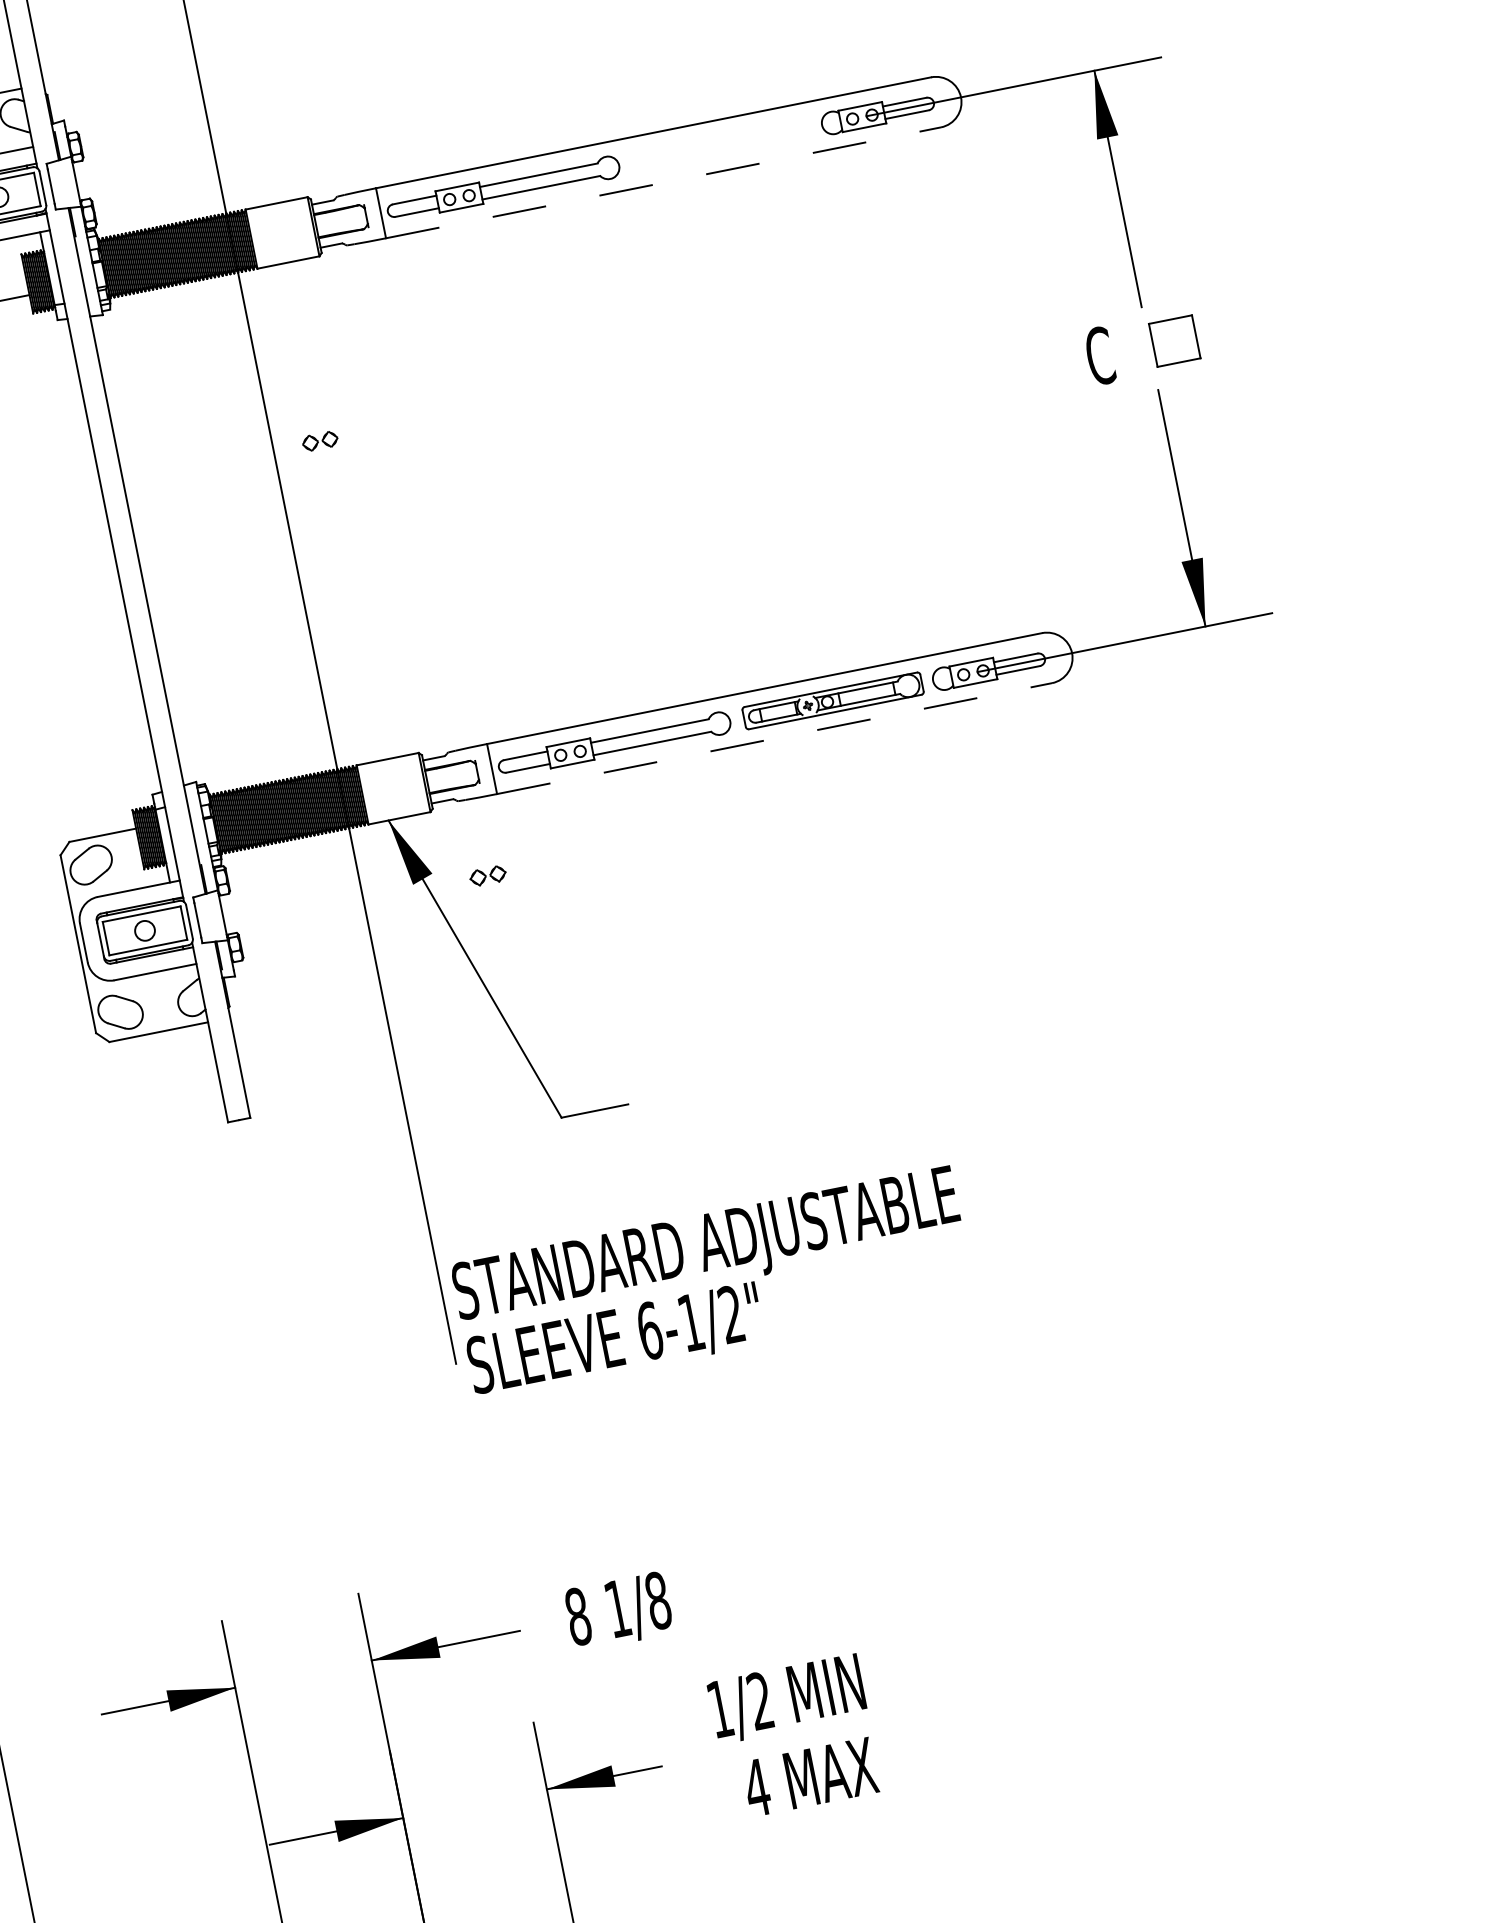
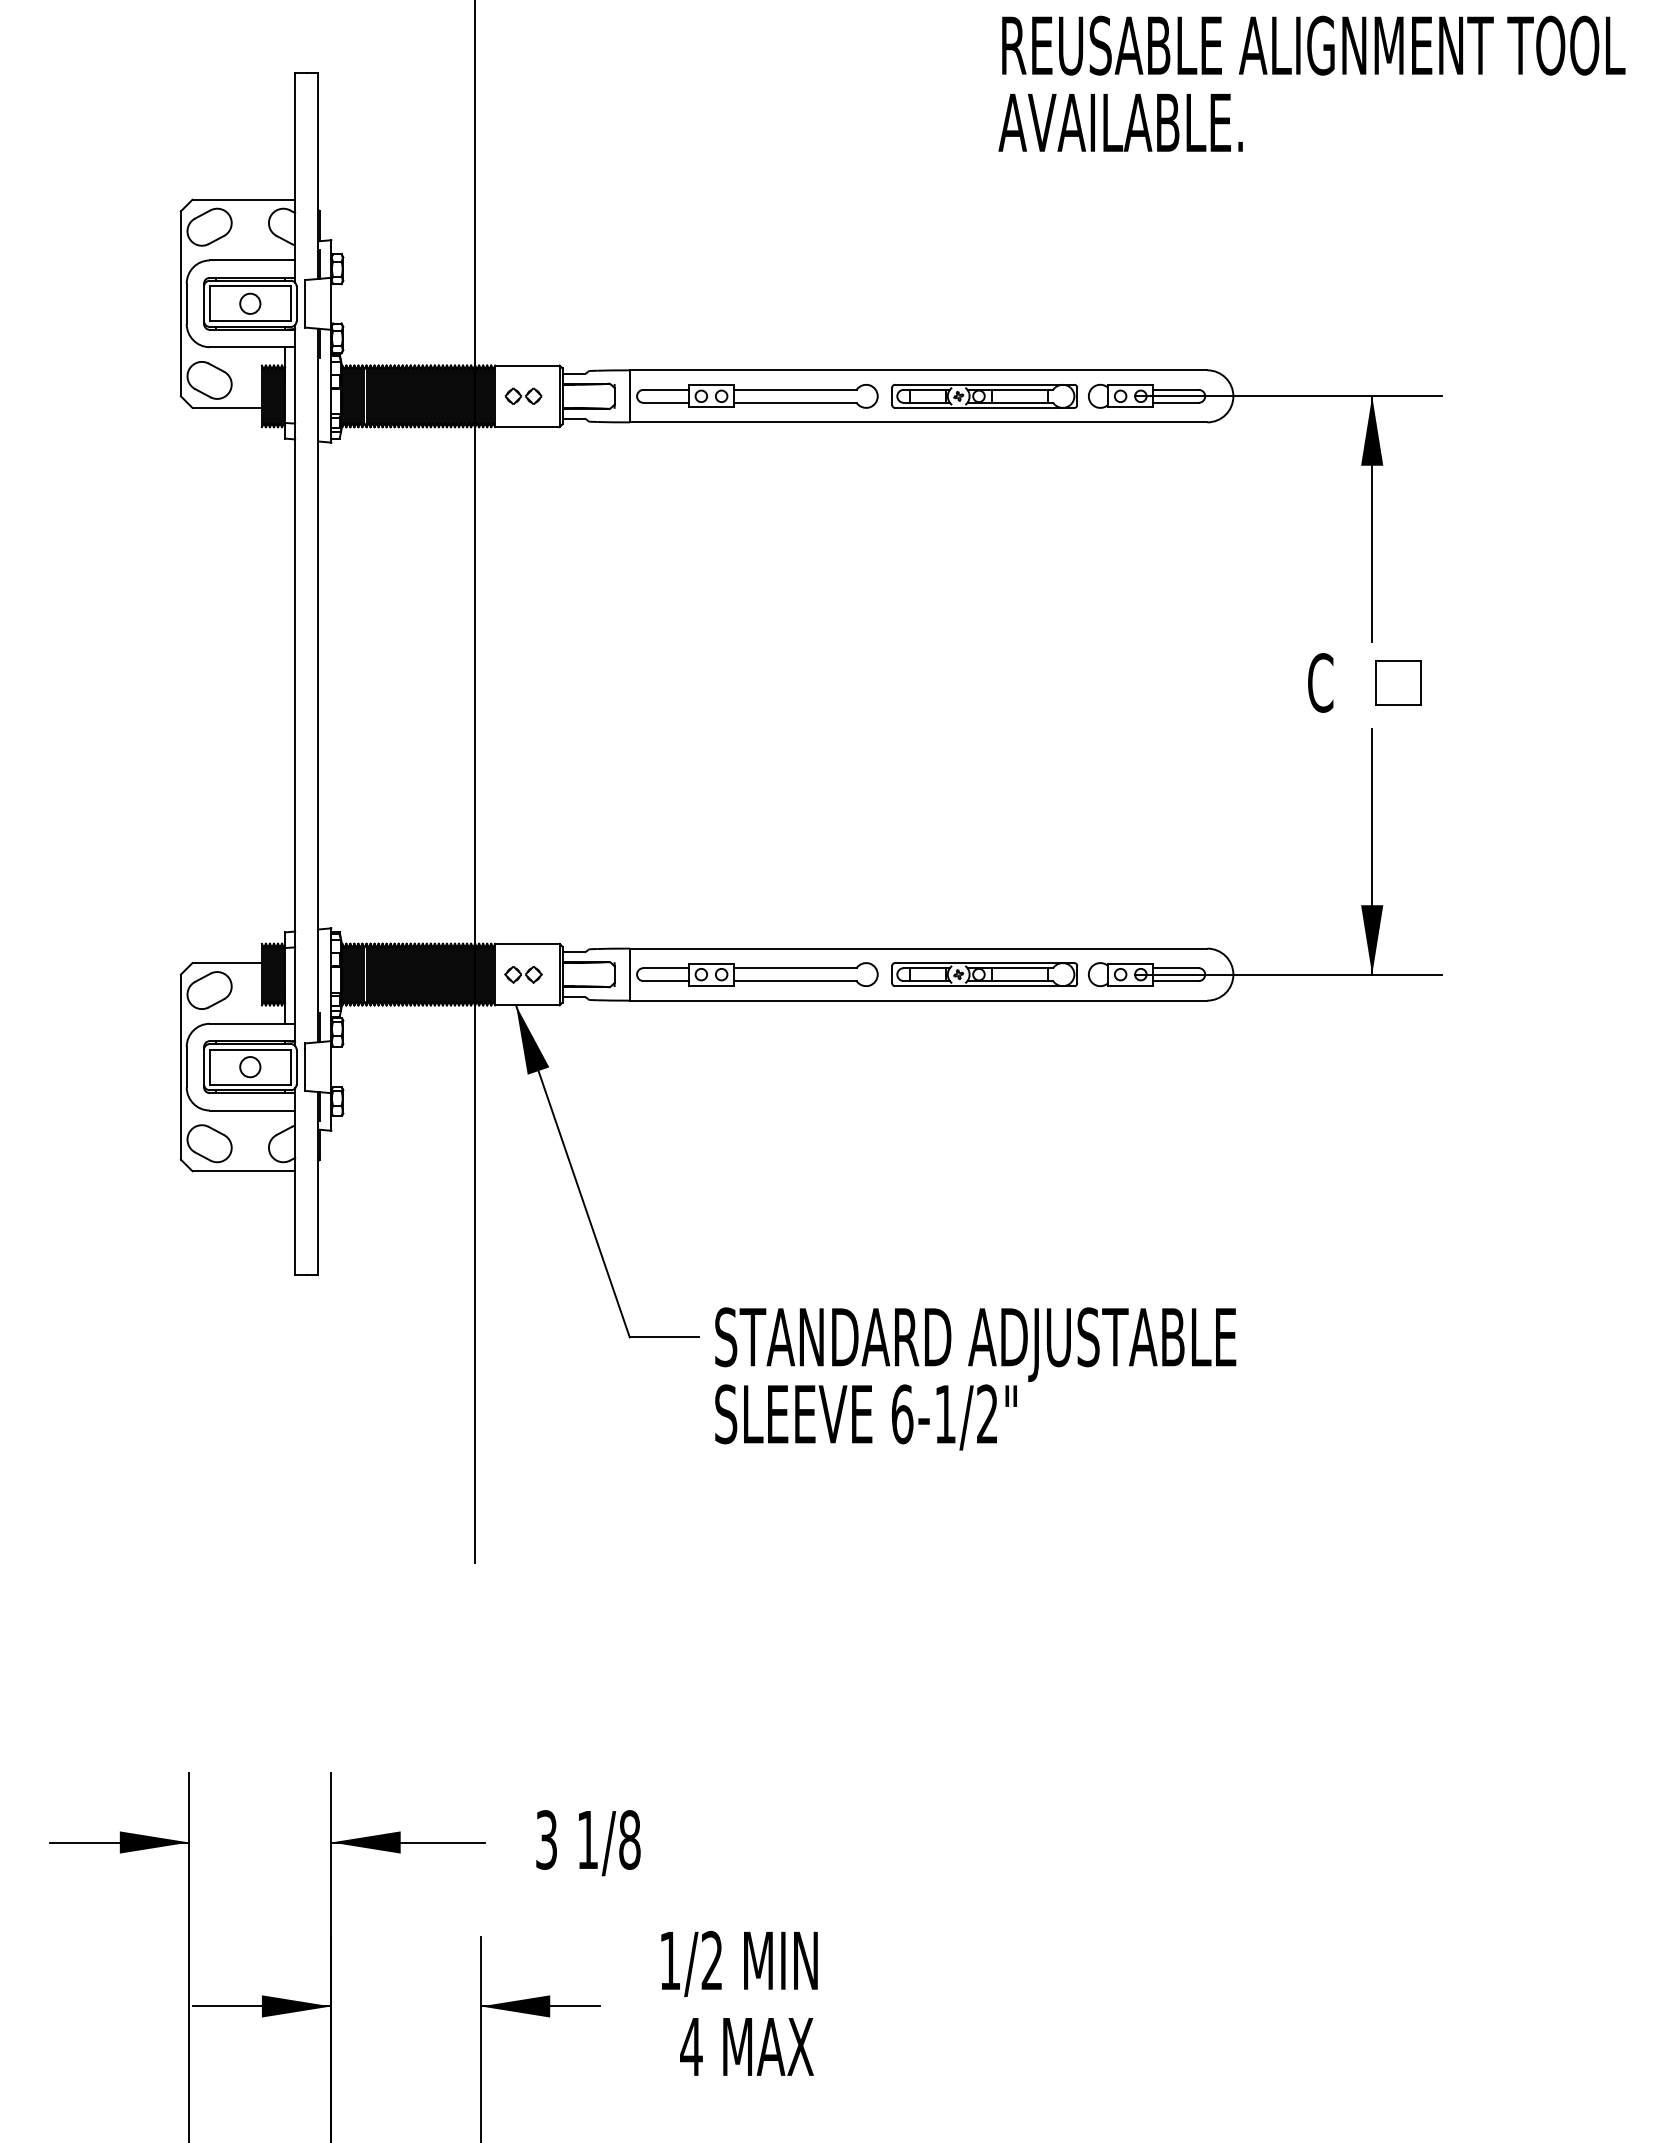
part: (721, 145) -> (984, 396), added
line: (663, 182) -> (918, 422), dashed -> solid
part: (320, 440) -> (523, 395), moved
line: (774, 738) -> (918, 1000), dashed -> solid
part: (487, 875) -> (523, 974), moved
text: (713, 1282) -> (975, 1378), moved
text: (578, 1616) -> (546, 1839), 8 -> 3

